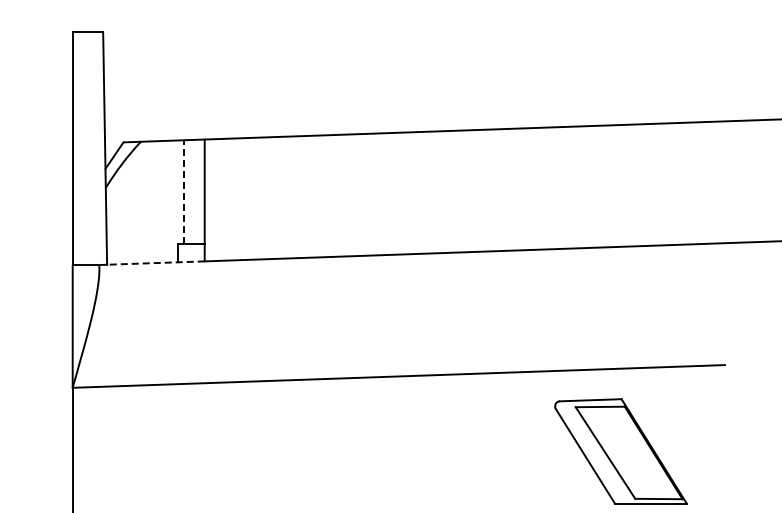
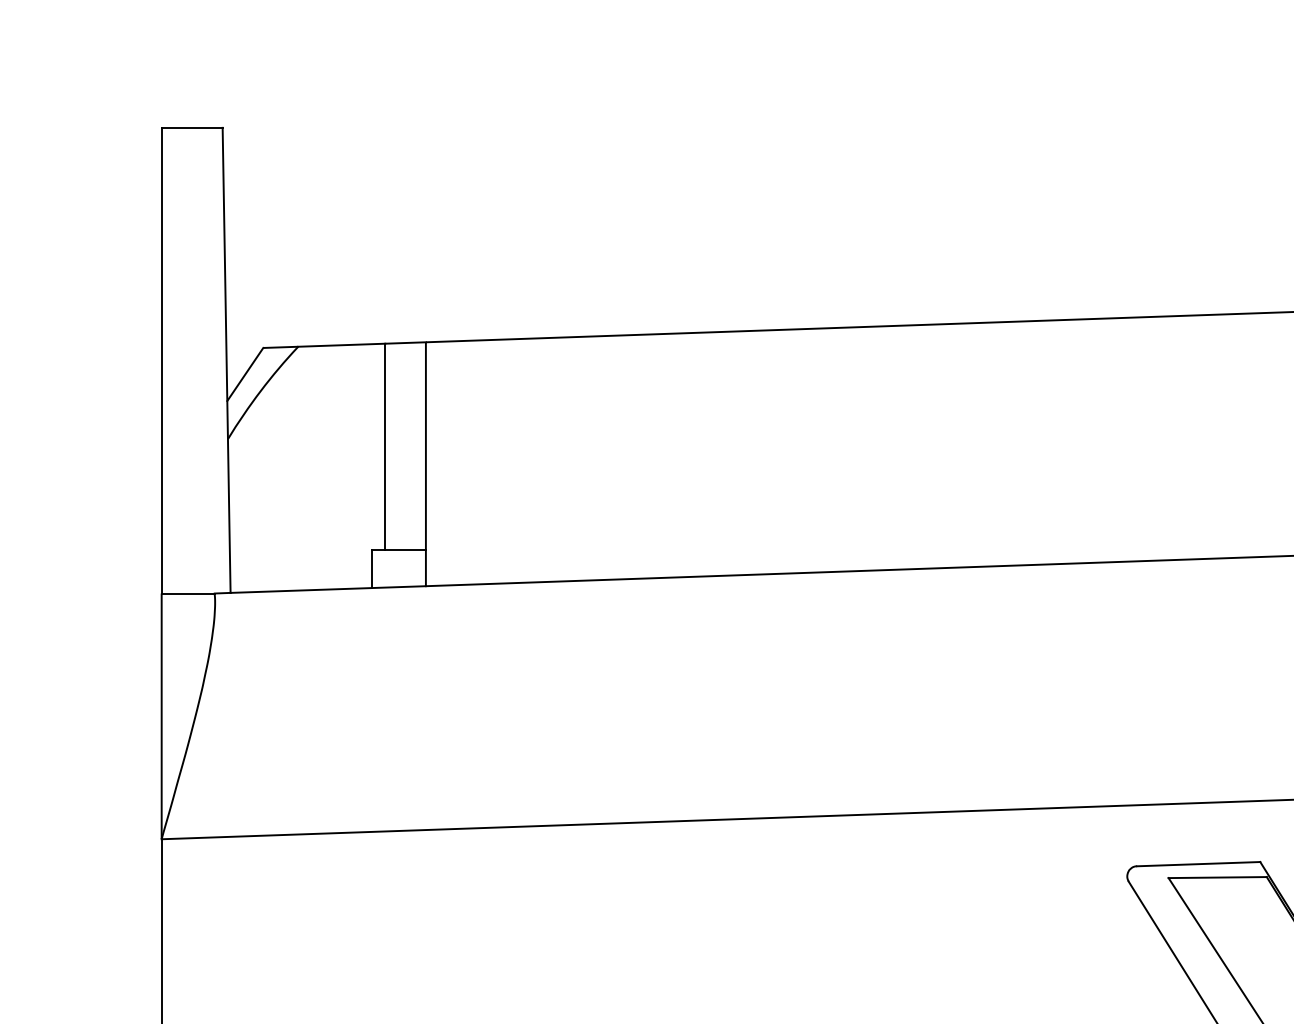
line: (184, 191) -> (385, 446), dashed -> solid
line: (155, 263) -> (327, 590), dashed -> solid

